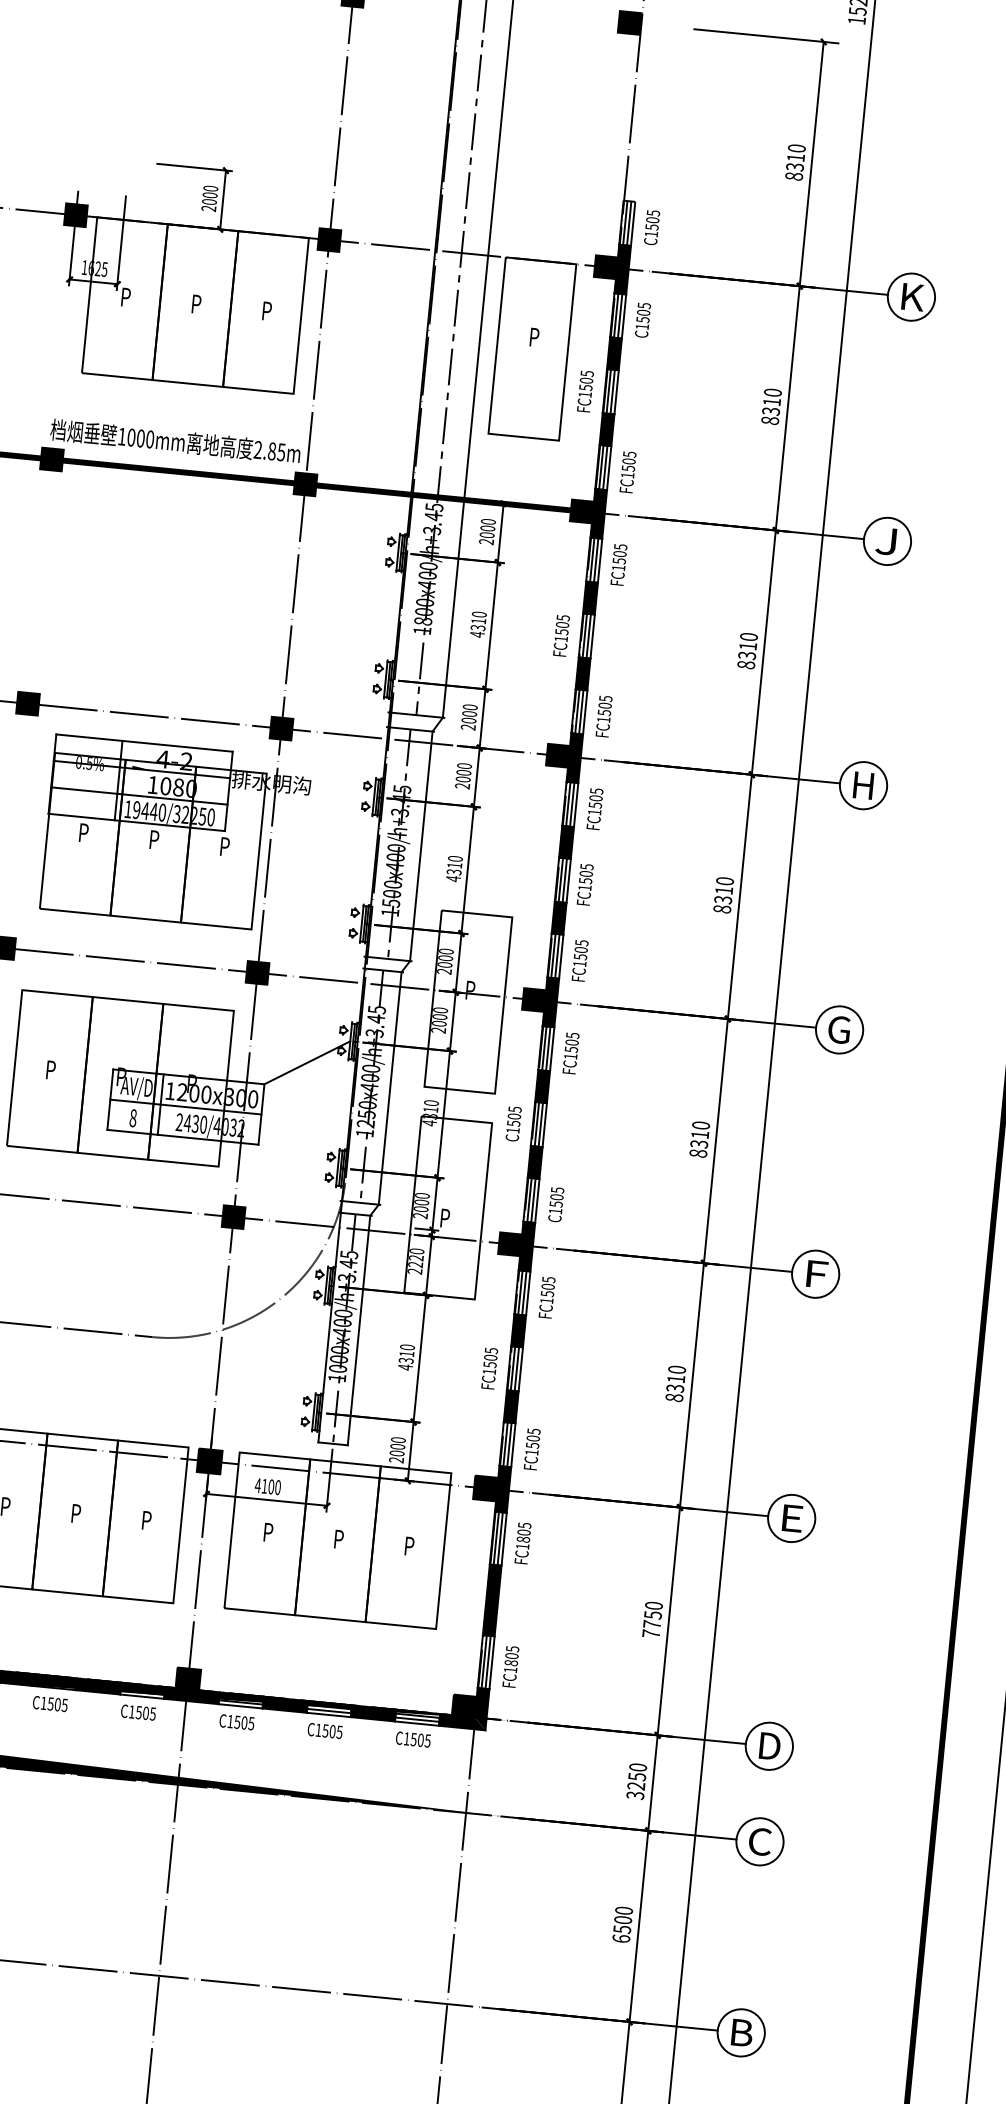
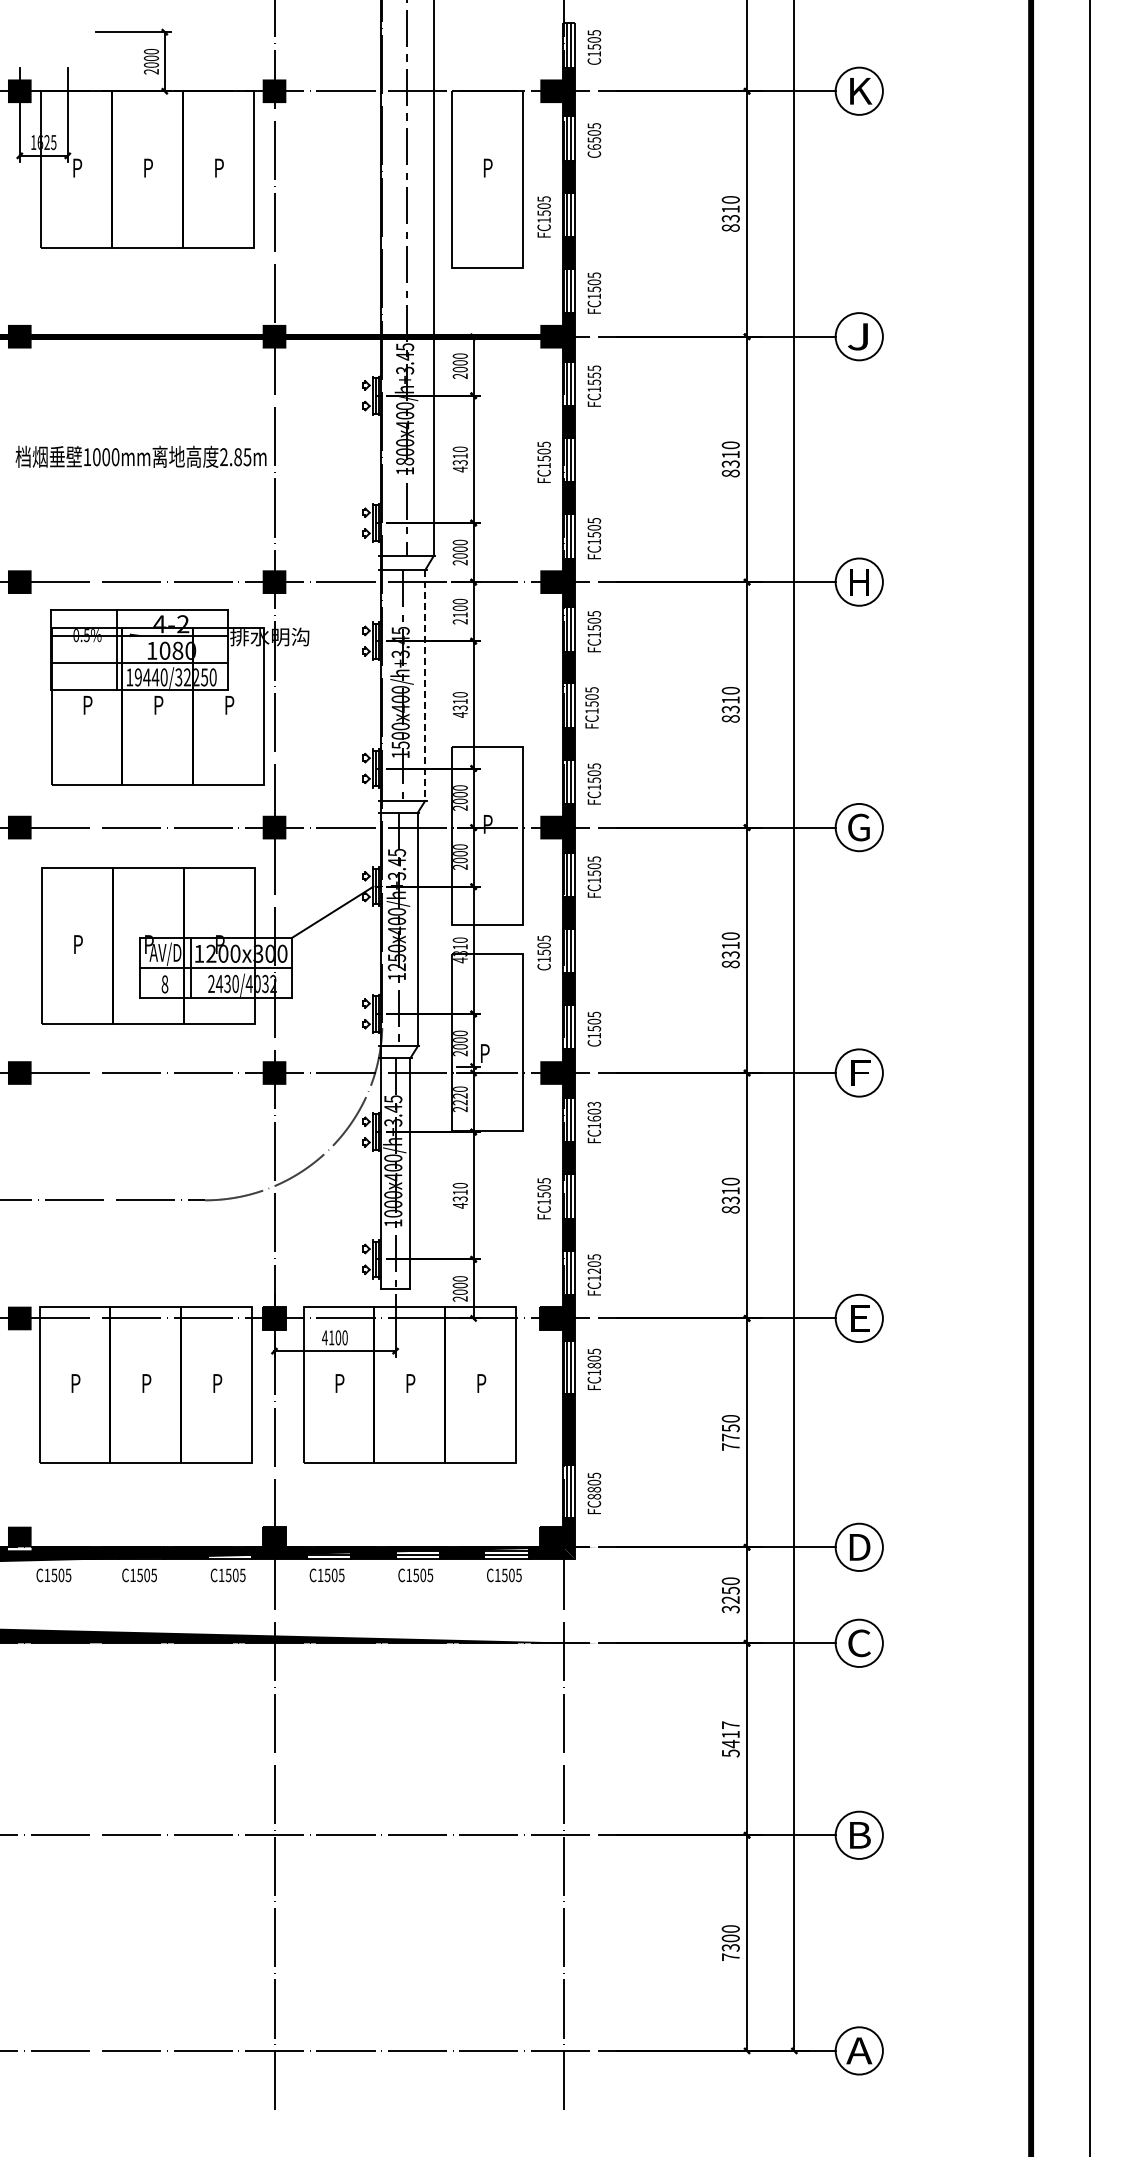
text: (642, 326) -> (594, 146), C1505 -> C6505
text: (175, 441) -> (140, 456), moved
text: (619, 554) -> (593, 375), FC1505 -> FC1555
text: (462, 778) -> (459, 614), 2000 -> 2100
line: (421, 847) -> (425, 686), solid -> dashed
text: (548, 1286) -> (594, 1111), FC1505 -> FC1603
text: (532, 1445) -> (594, 1271), FC1505 -> FC1205
text: (510, 1669) -> (594, 1496), FC1805 -> FC8805
text: (622, 1924) -> (730, 1739), 6500 -> 5417

